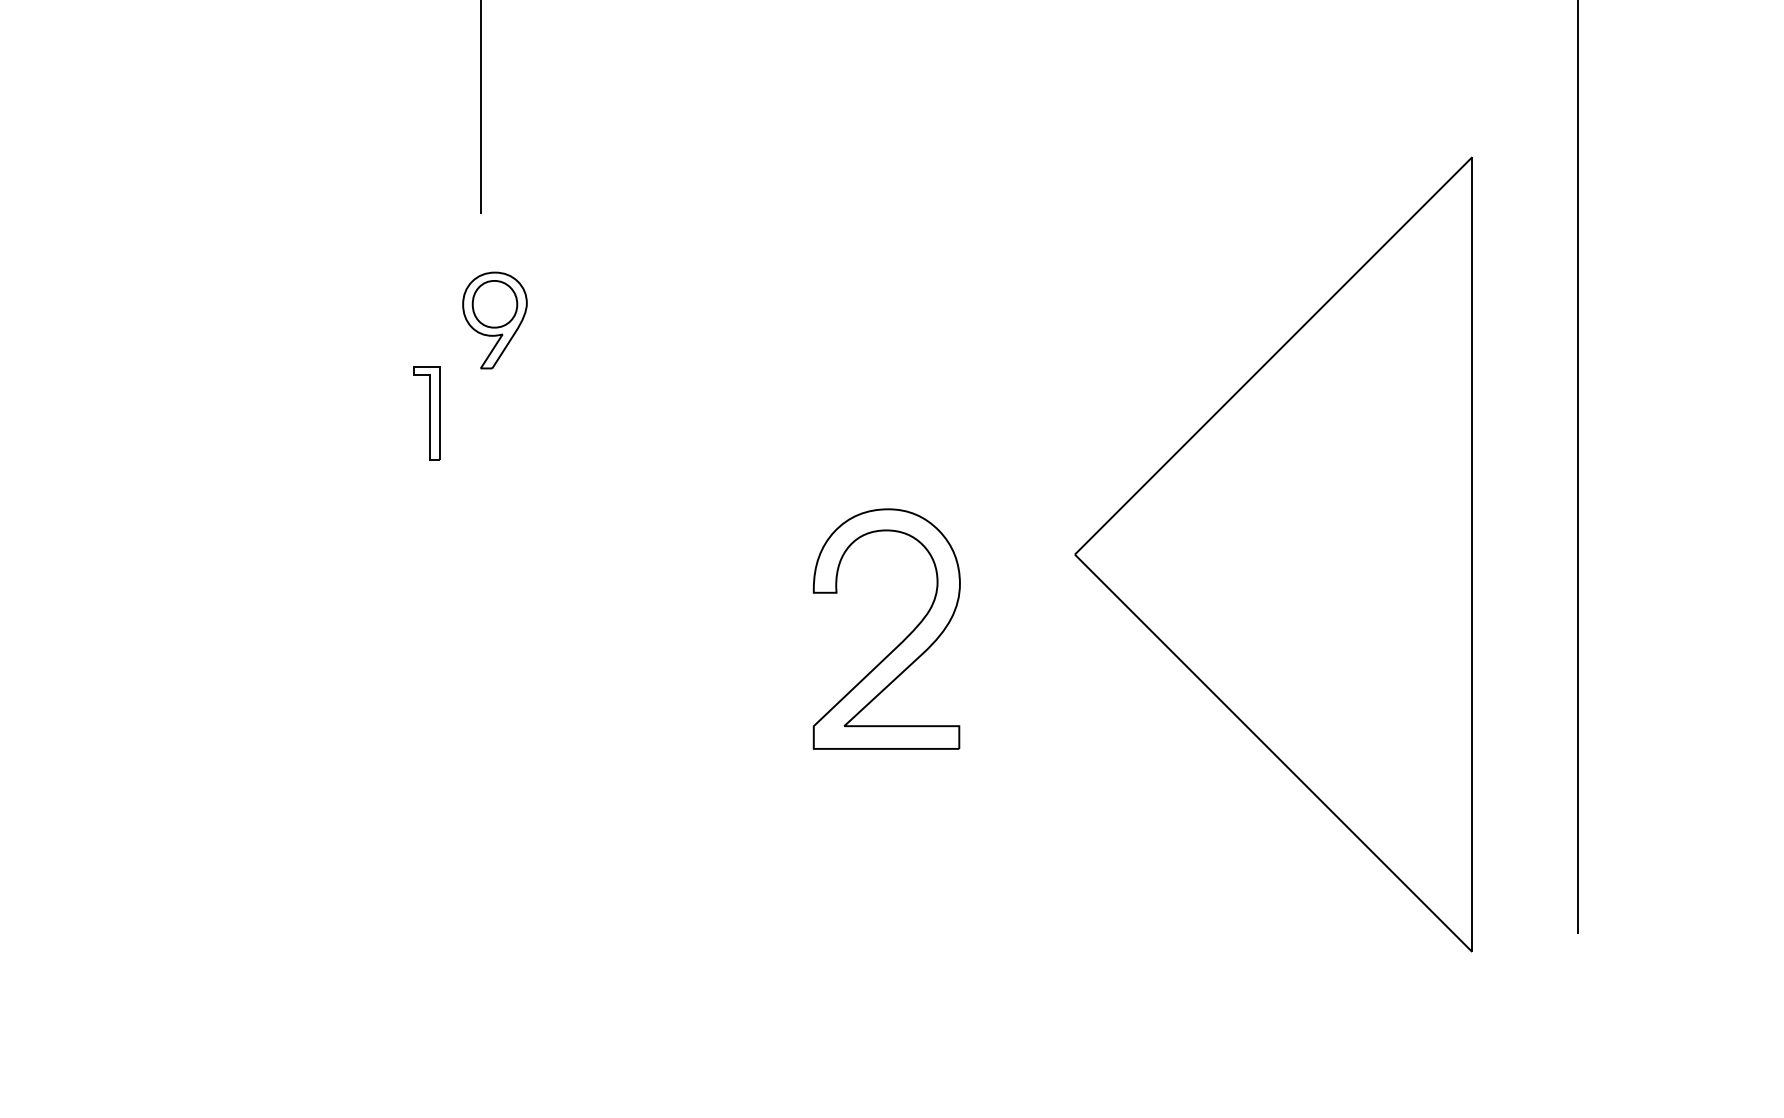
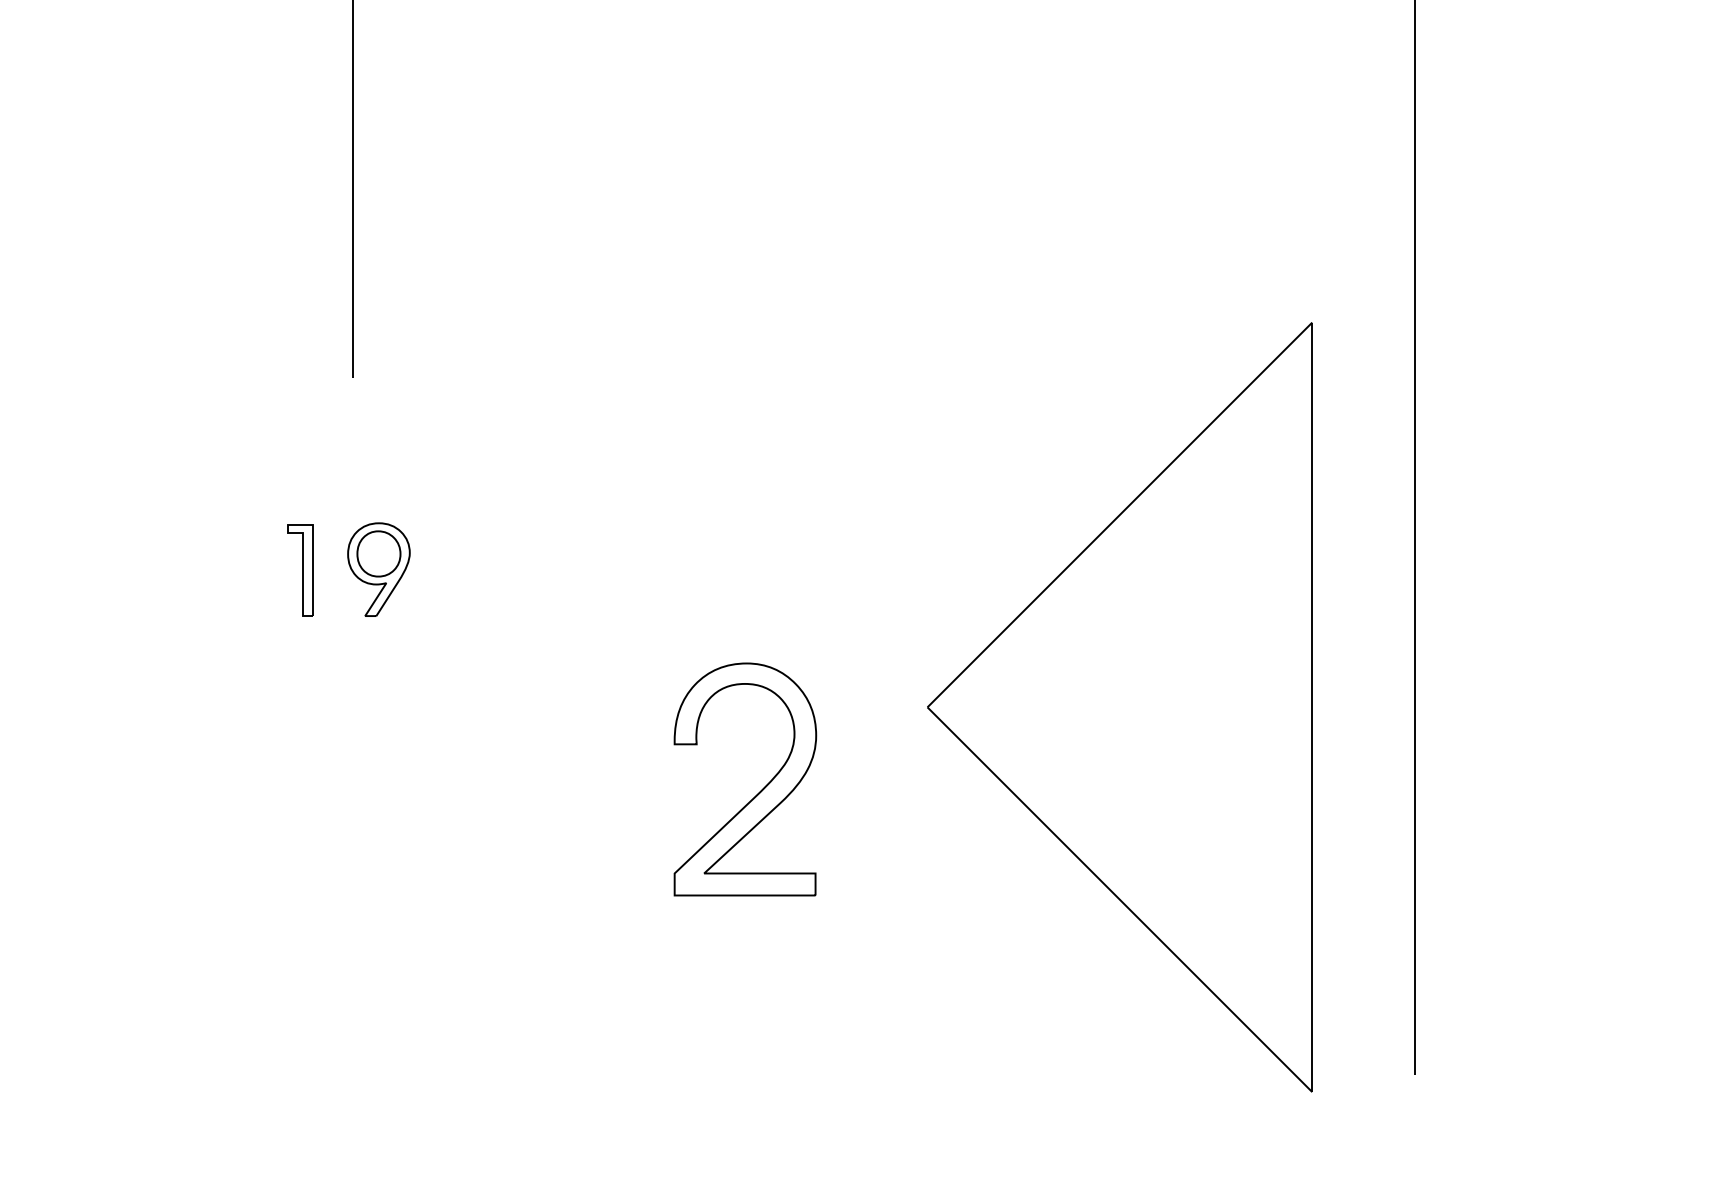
part: (494, 320) -> (378, 569), moved

